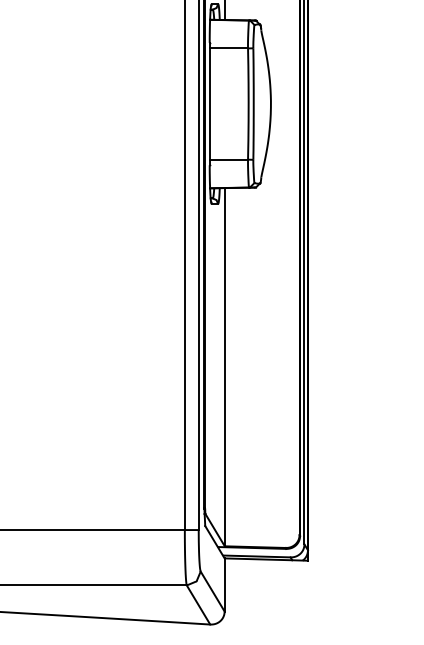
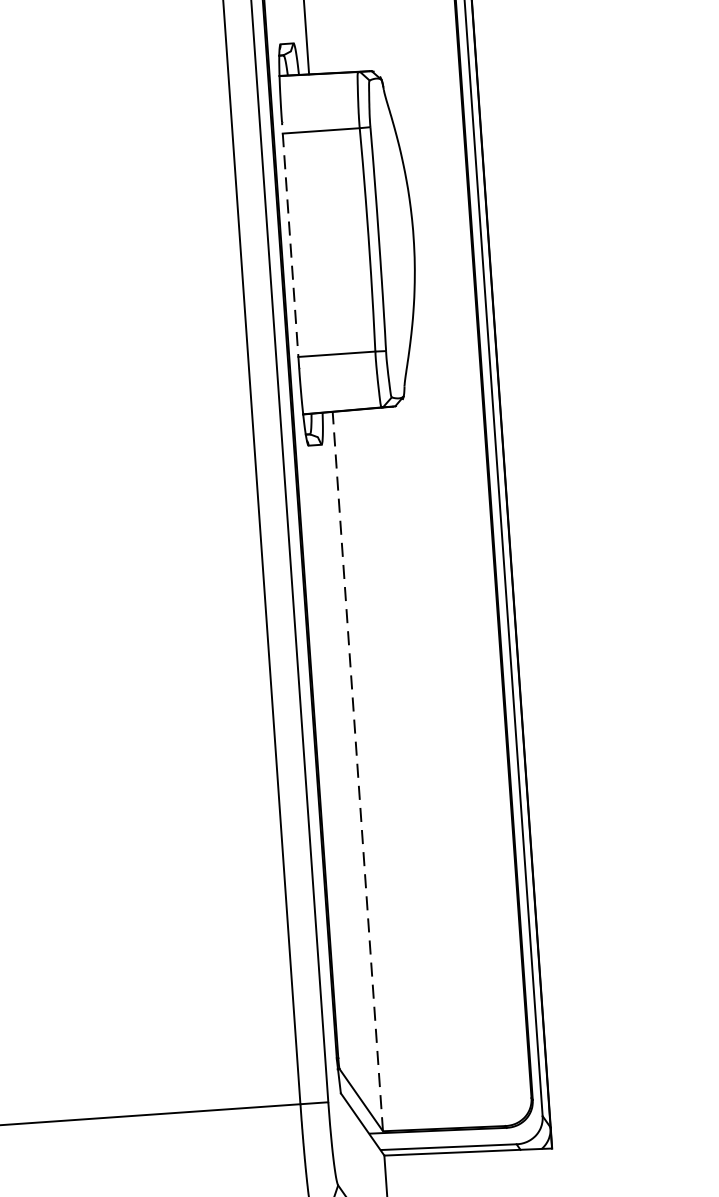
line: (209, 103) -> (290, 244), solid -> dashed
line: (224, 366) -> (357, 770), solid -> dashed

